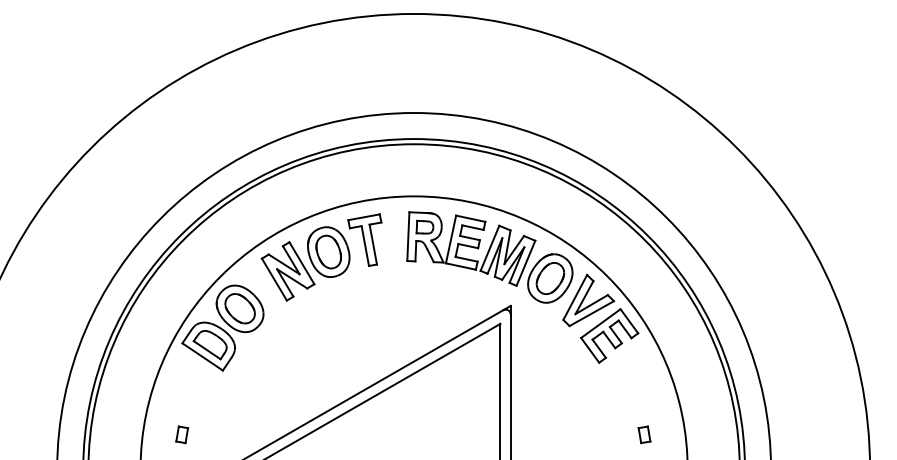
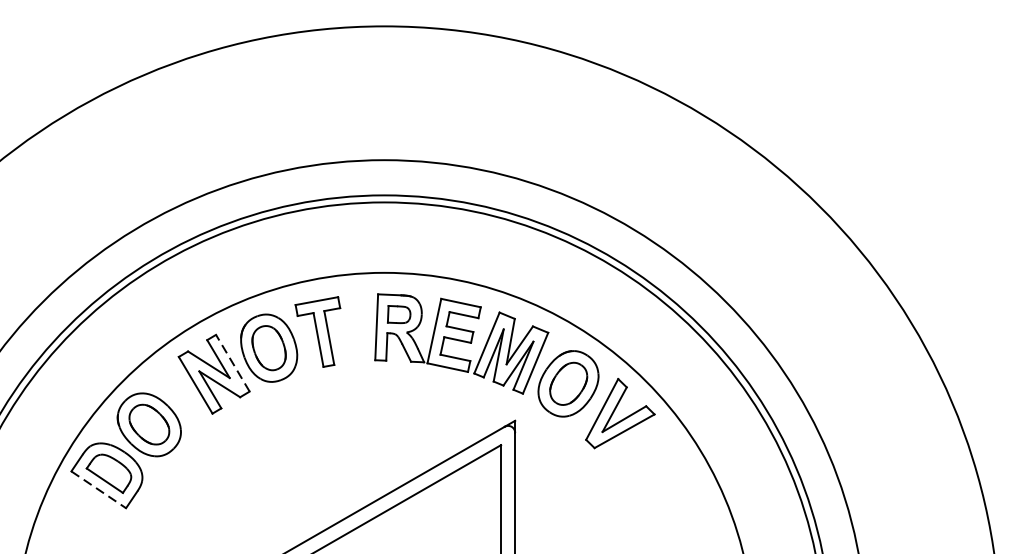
line: (301, 262) -> (232, 362), solid -> dashed
part: (609, 335) -> (648, 460), removed
line: (203, 357) -> (99, 490), solid -> dashed

